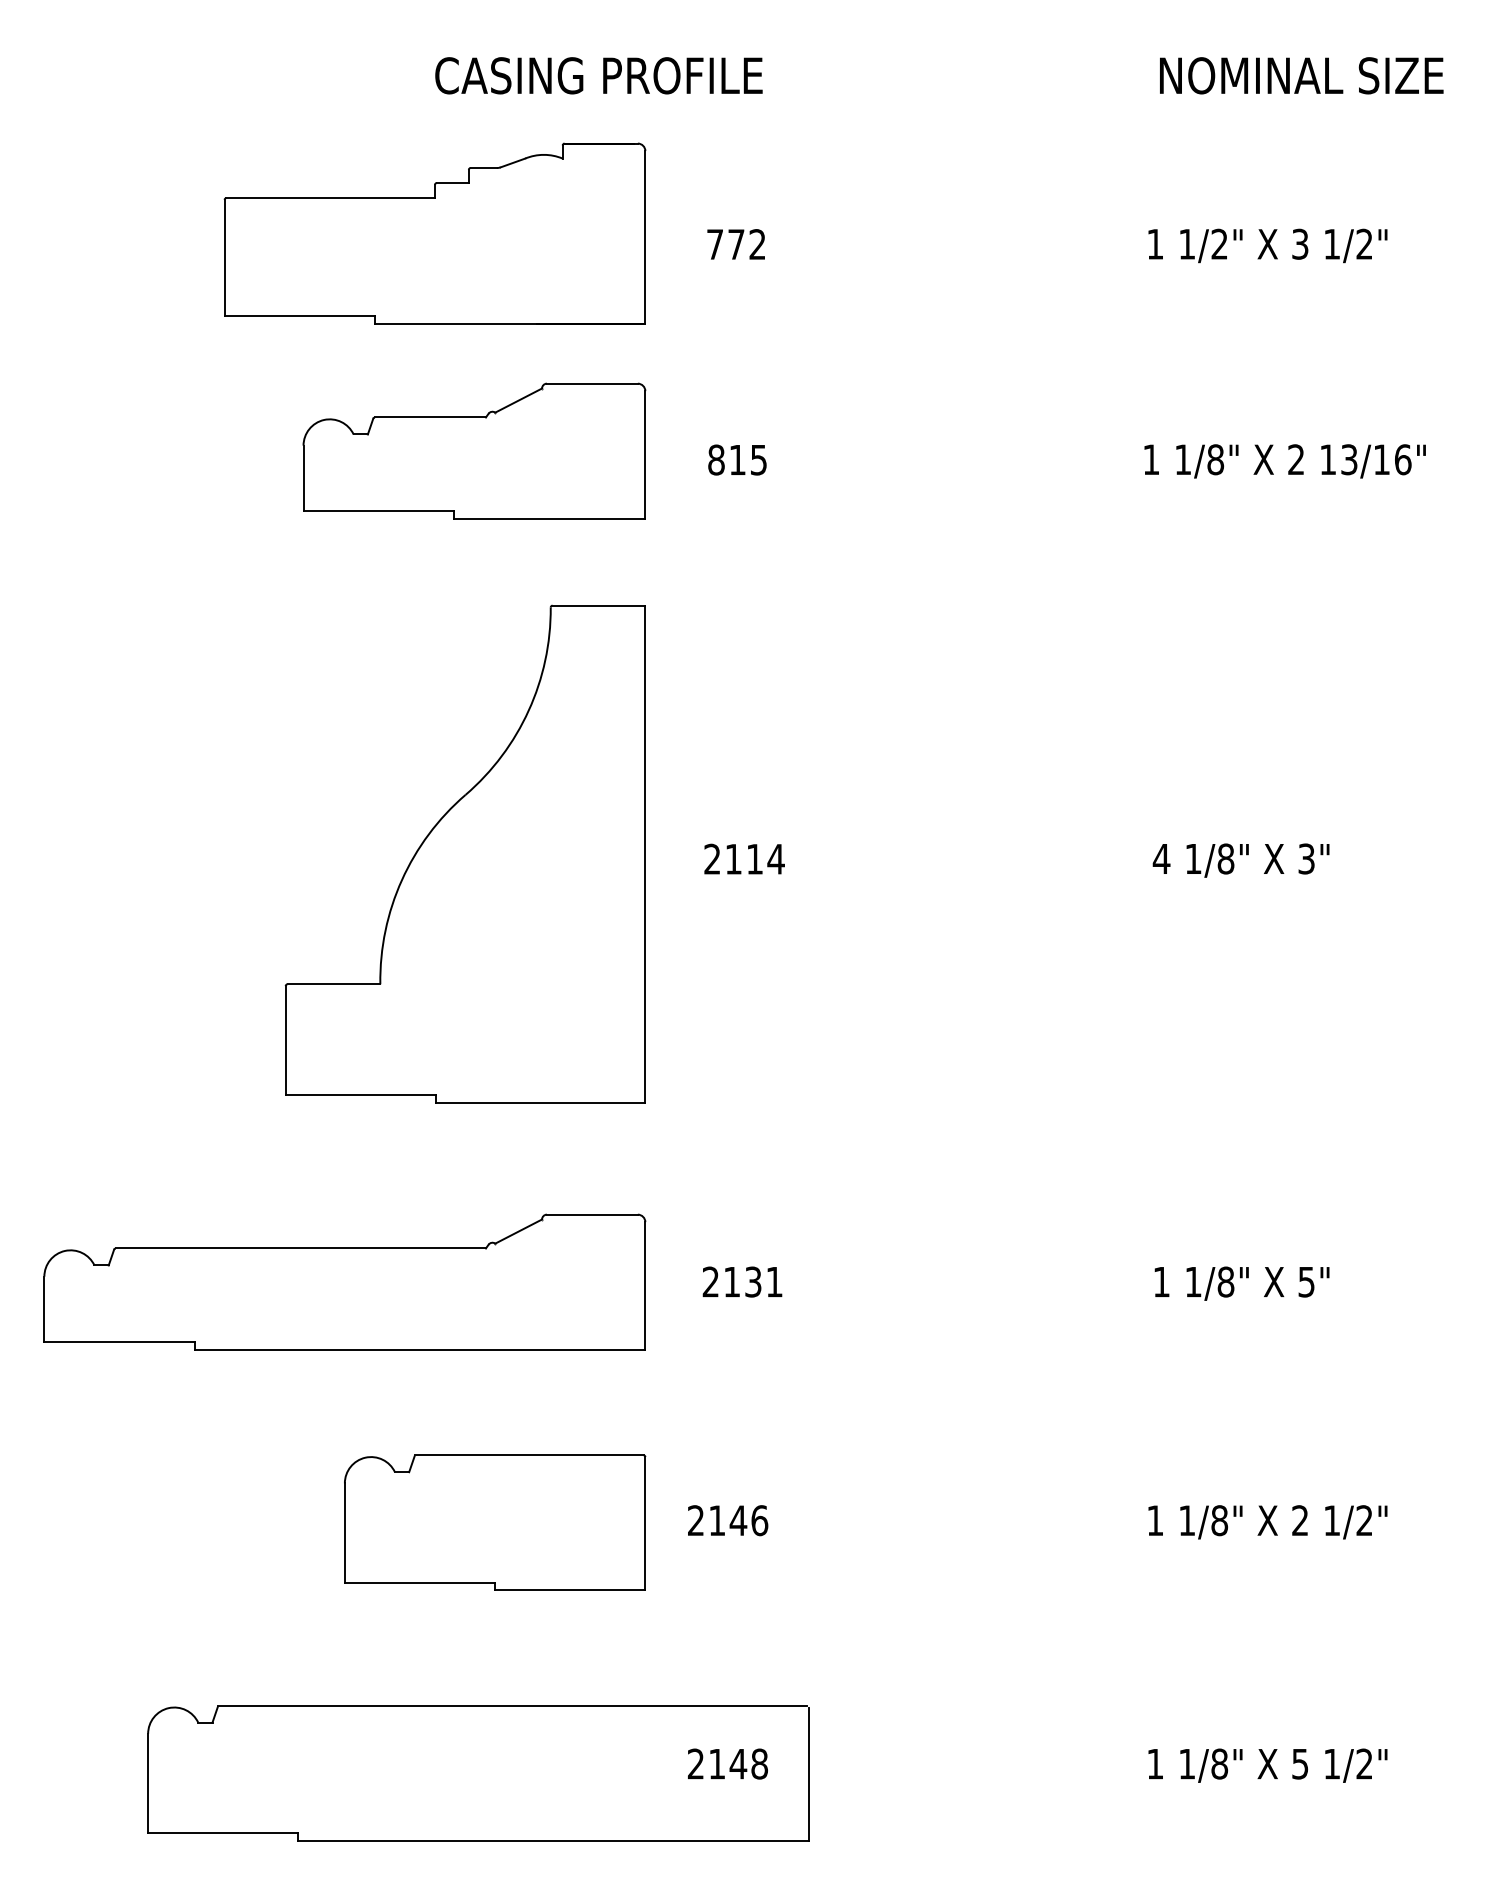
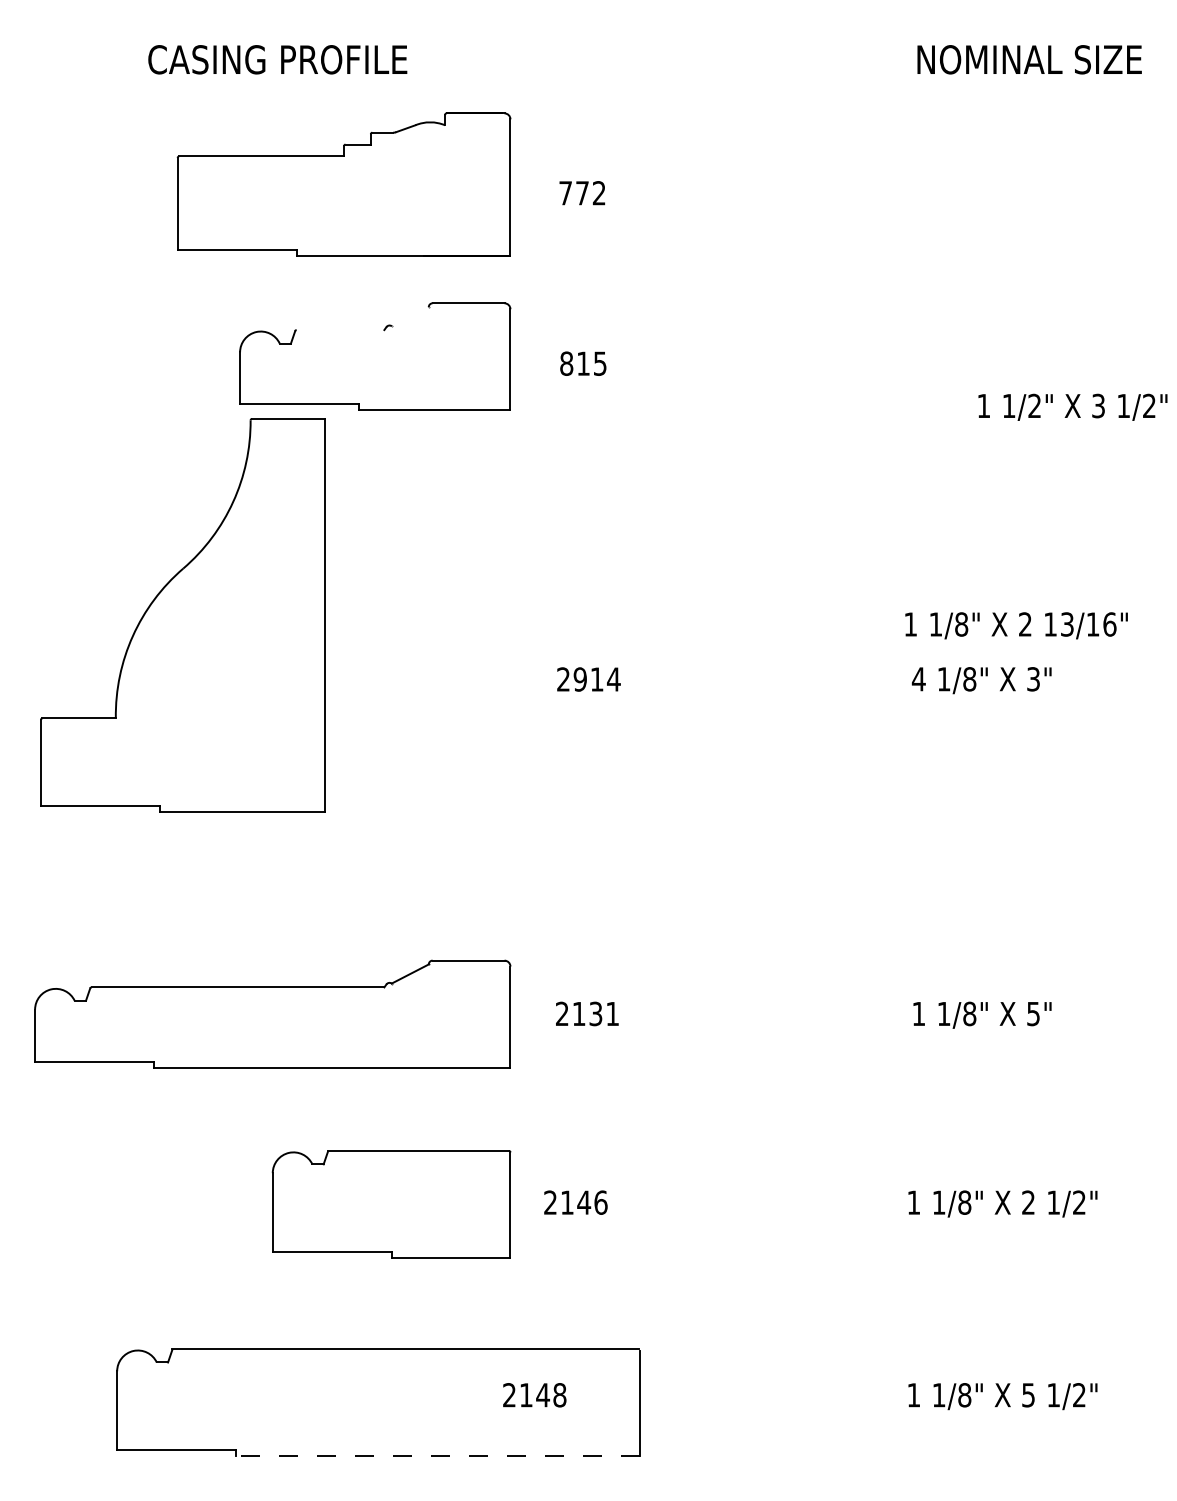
text: (598, 75) -> (277, 59), moved
text: (1267, 244) -> (1072, 406), moved
line: (517, 400) -> (409, 316), removed
line: (430, 418) -> (340, 330), removed
text: (1285, 461) -> (1016, 625), moved
part: (464, 854) -> (182, 615), moved
text: (732, 859) -> (579, 679), 2114 -> 2914
text: (727, 1764) -> (534, 1395), moved
line: (553, 1840) -> (437, 1455), solid -> dashed

